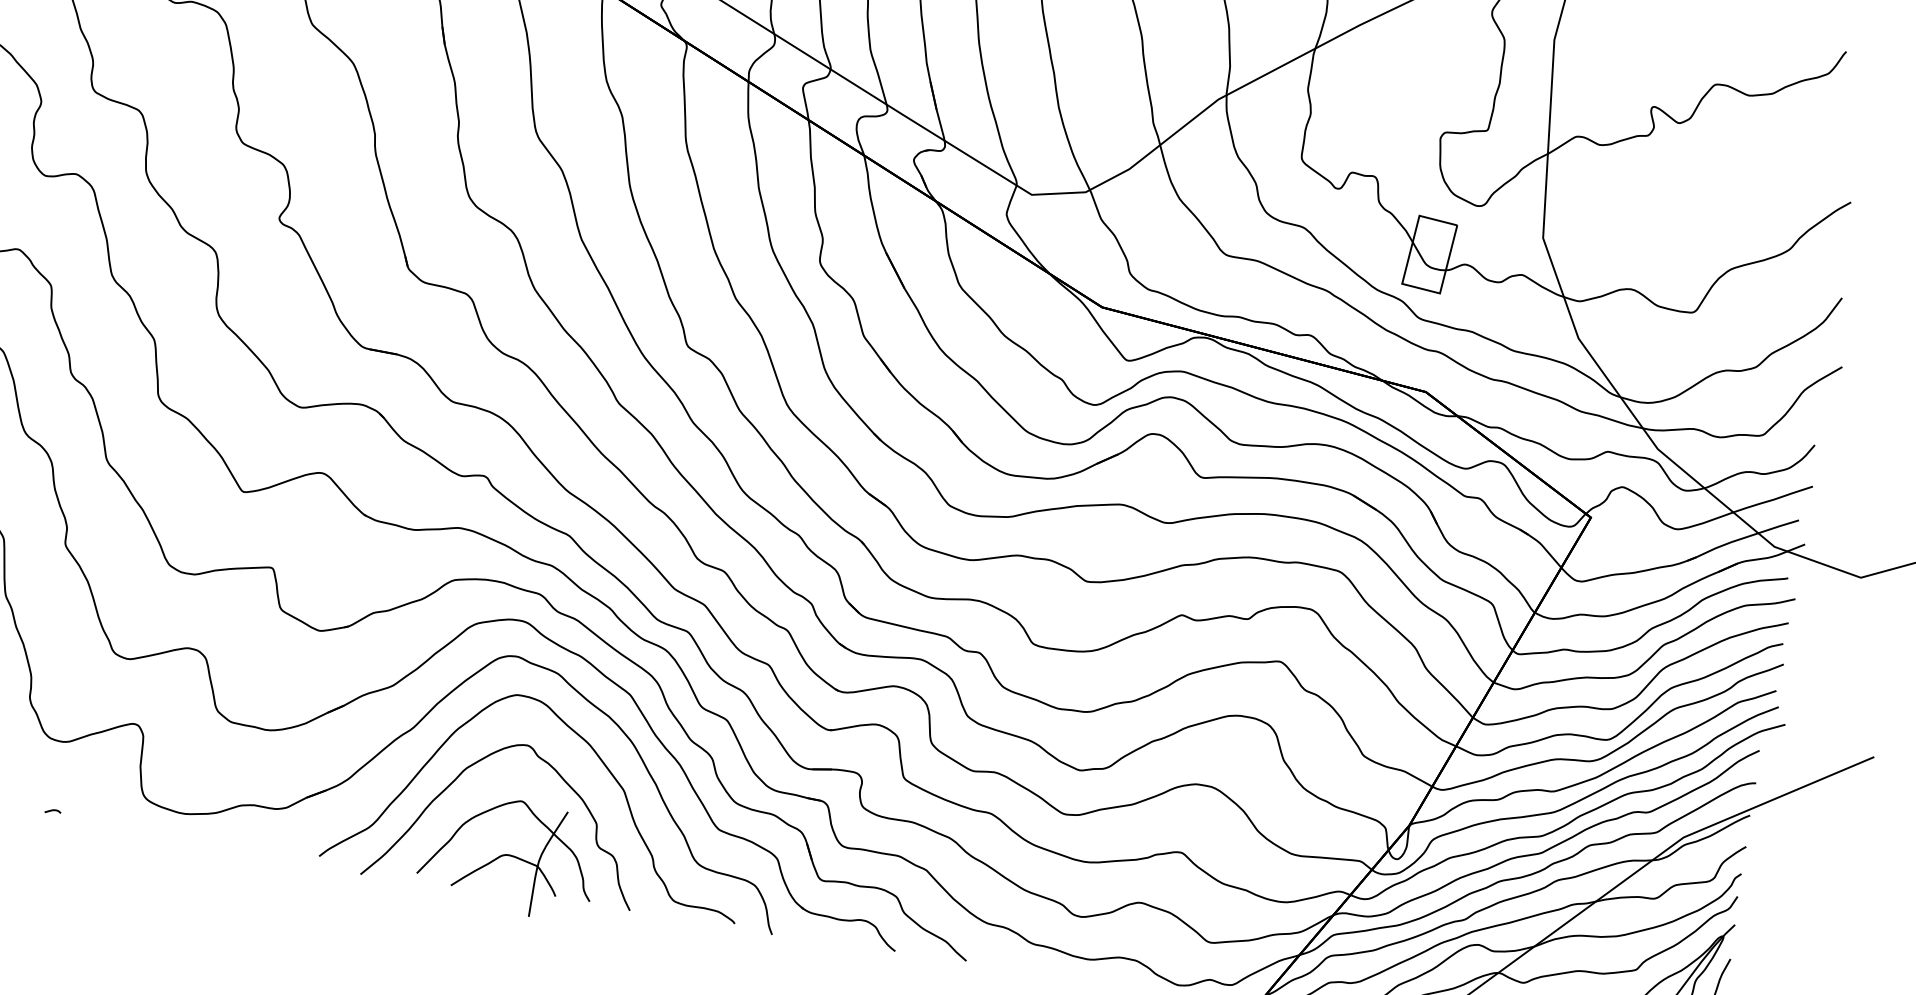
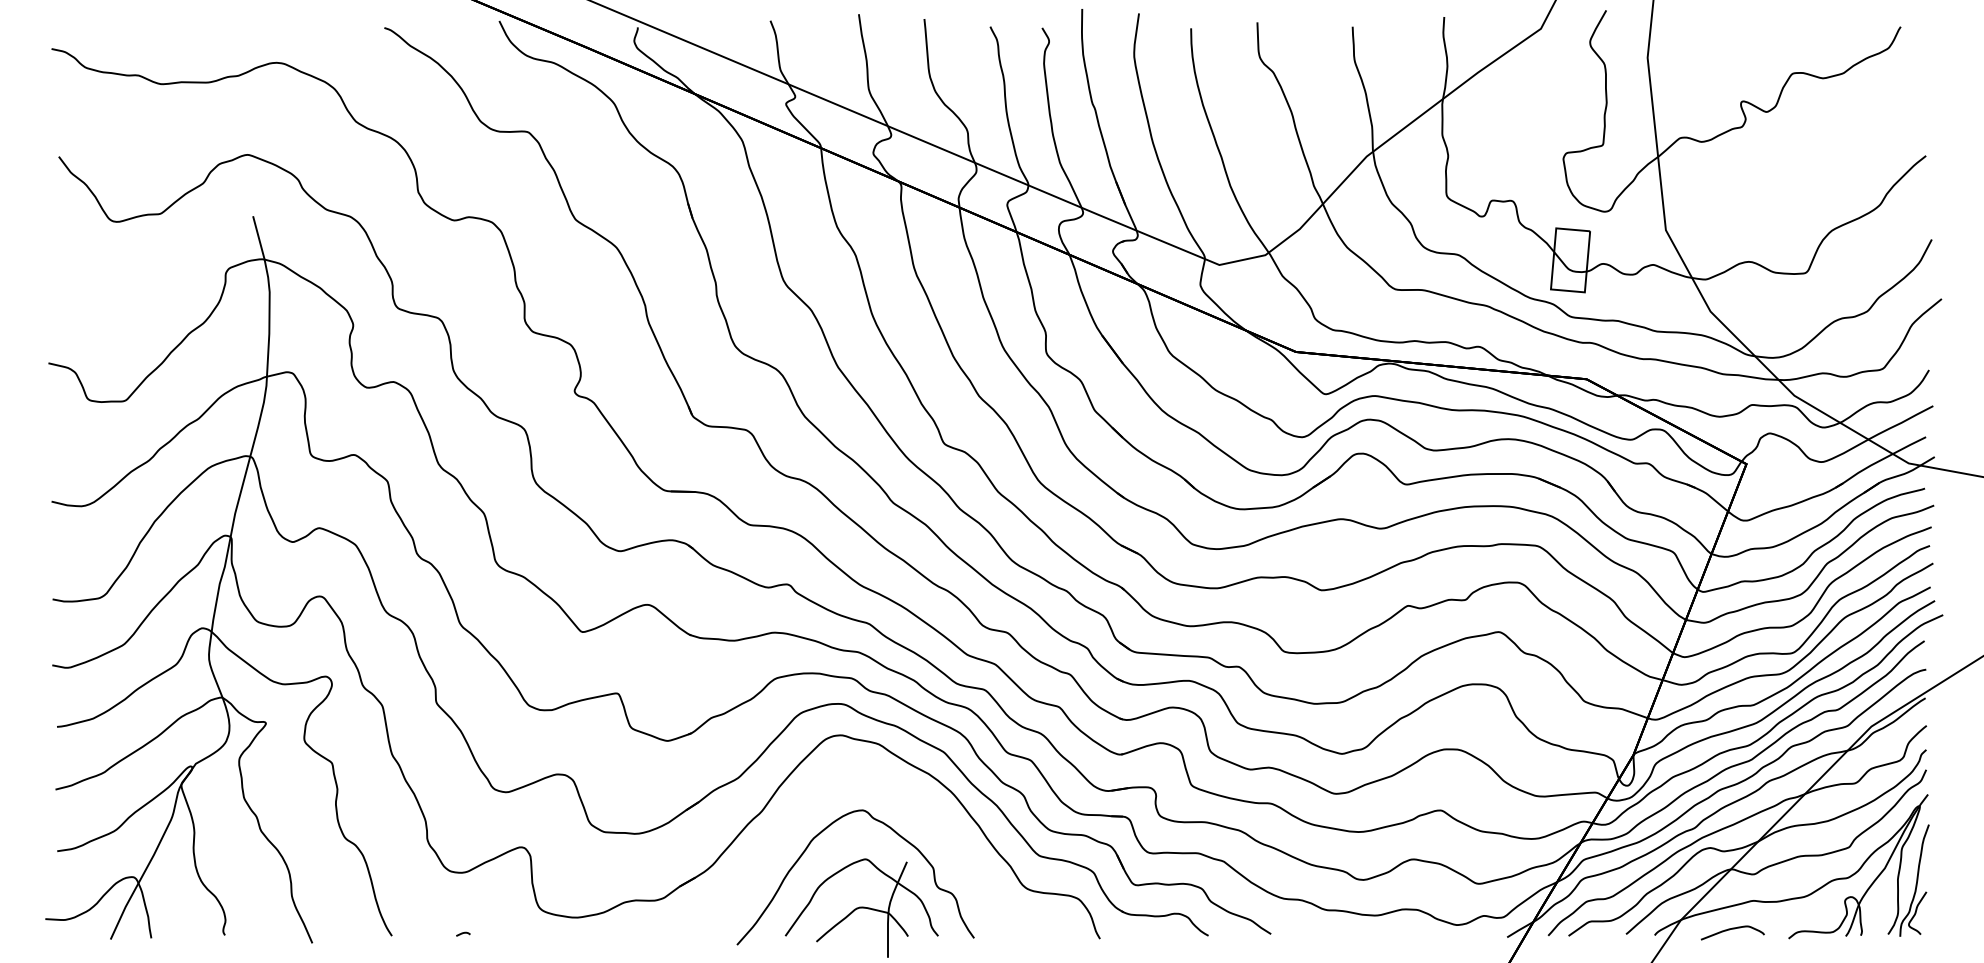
curve: (596, 755) -> (923, 809), removed

